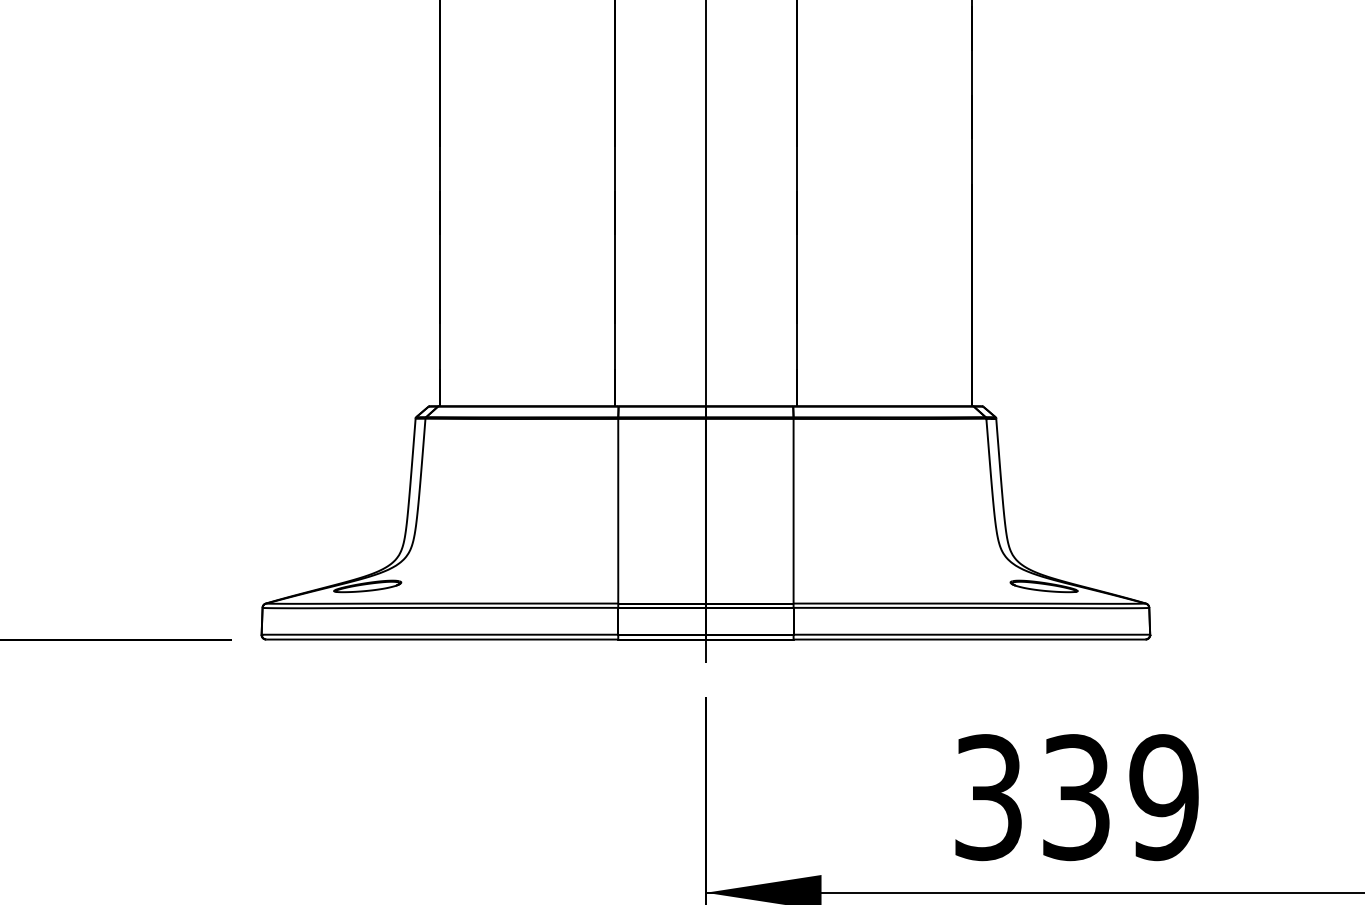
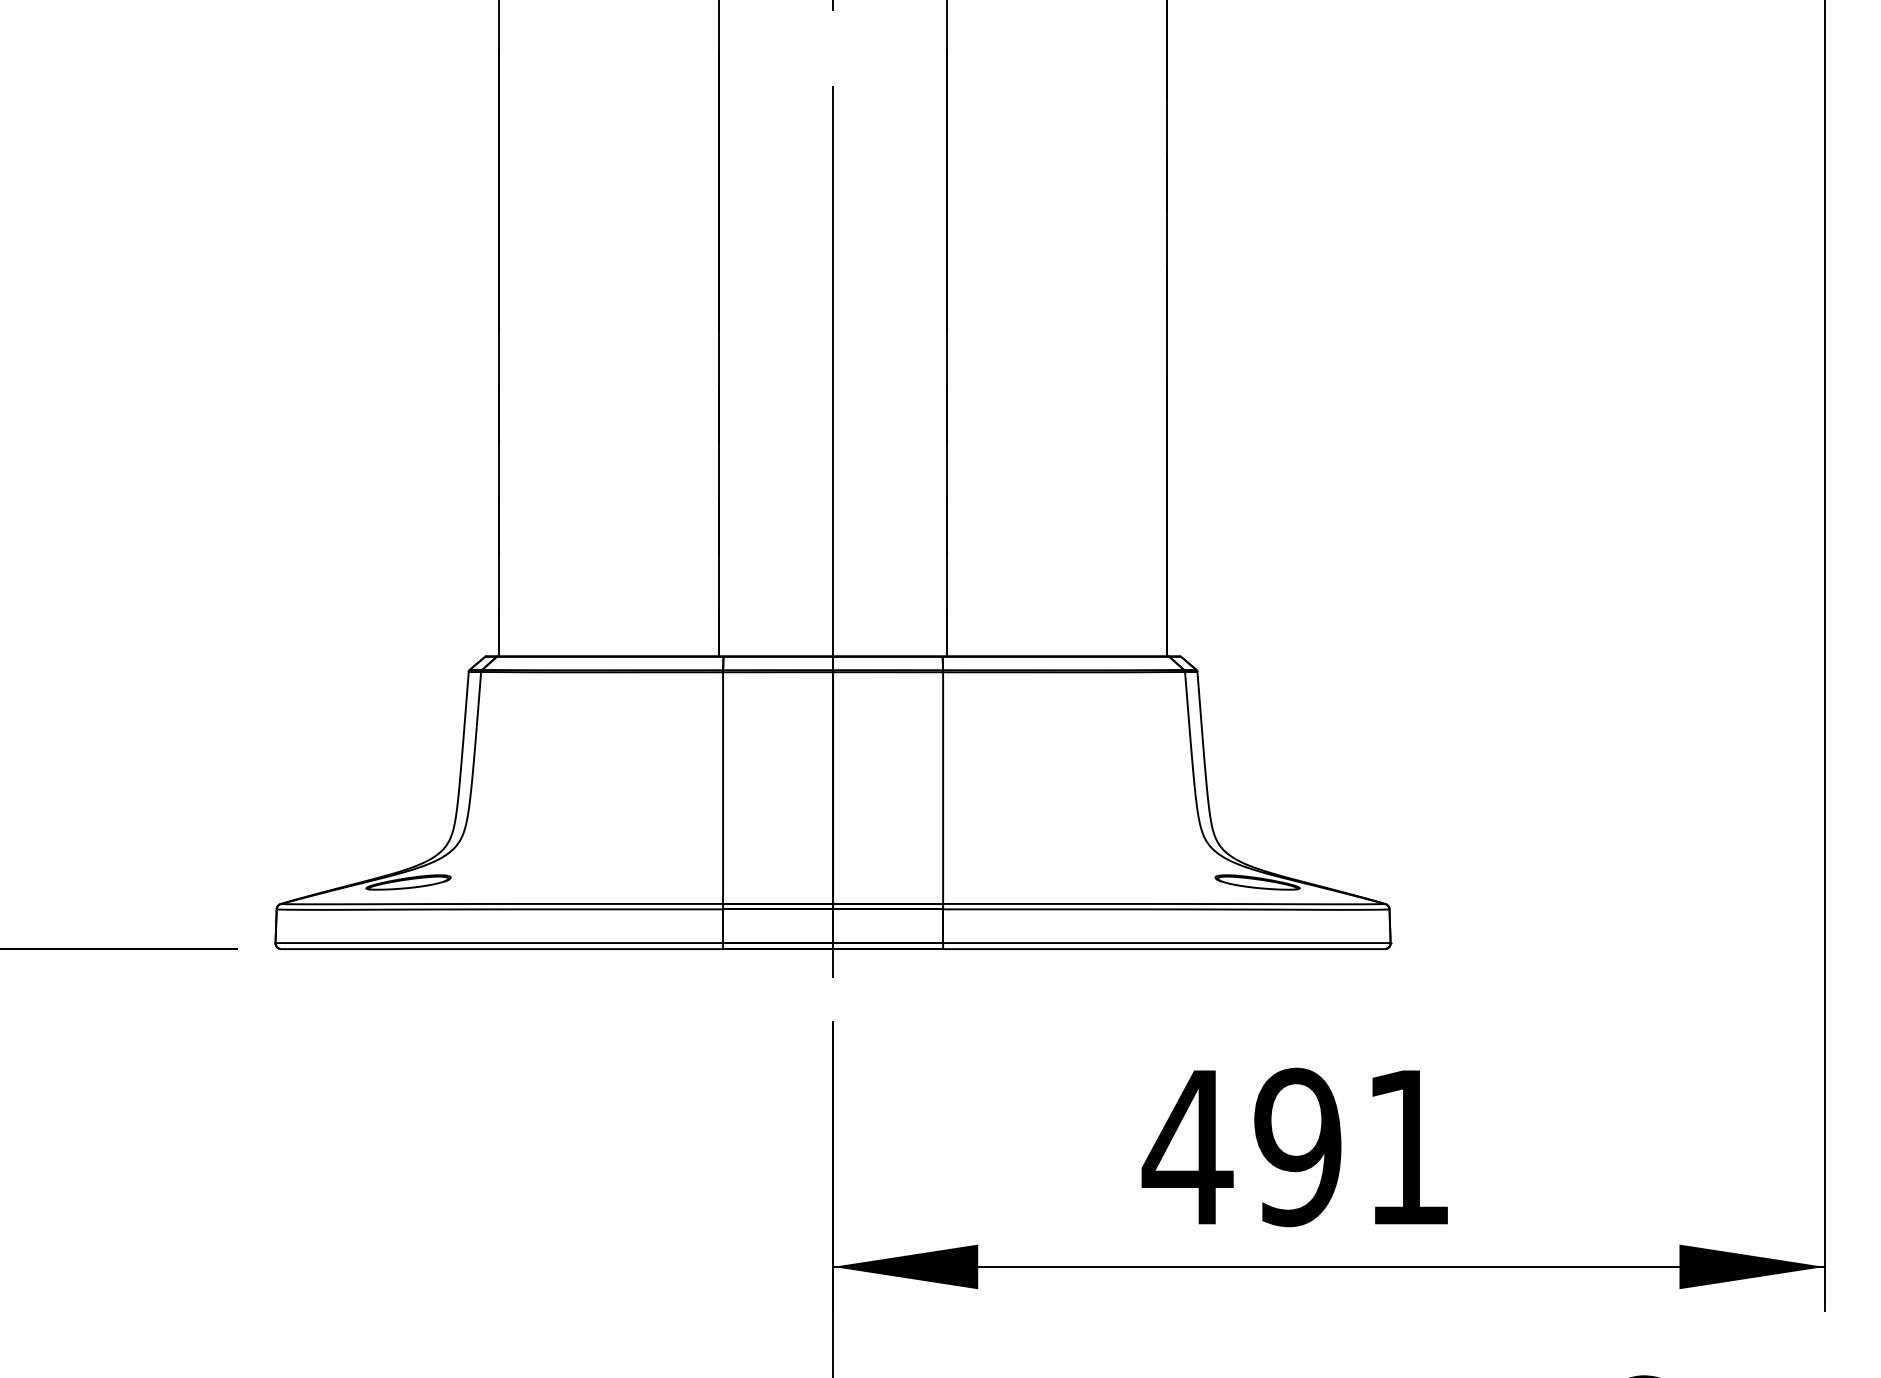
text: (1075, 797) -> (1296, 1147), 339 -> 491

